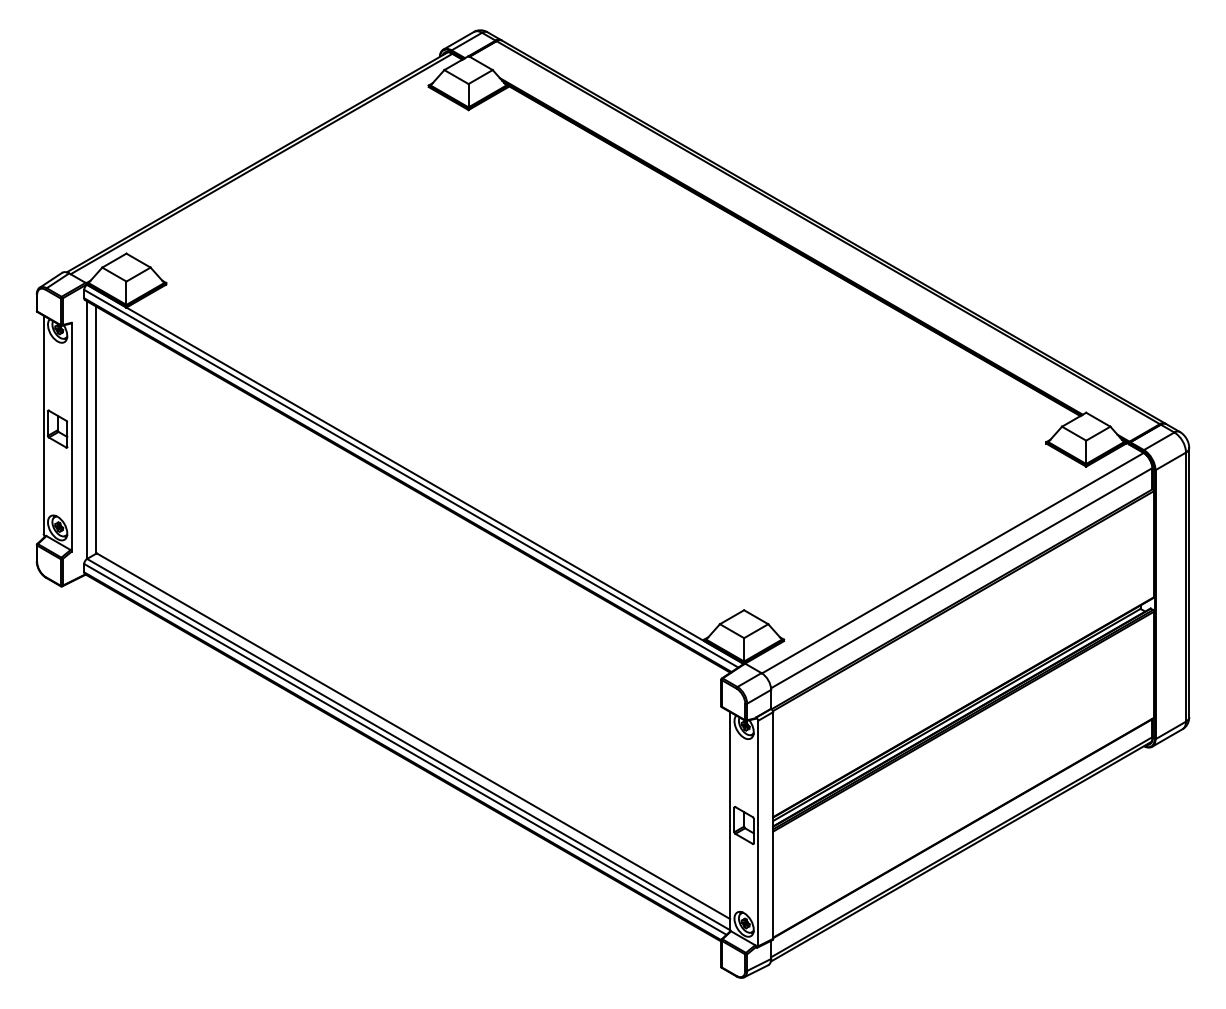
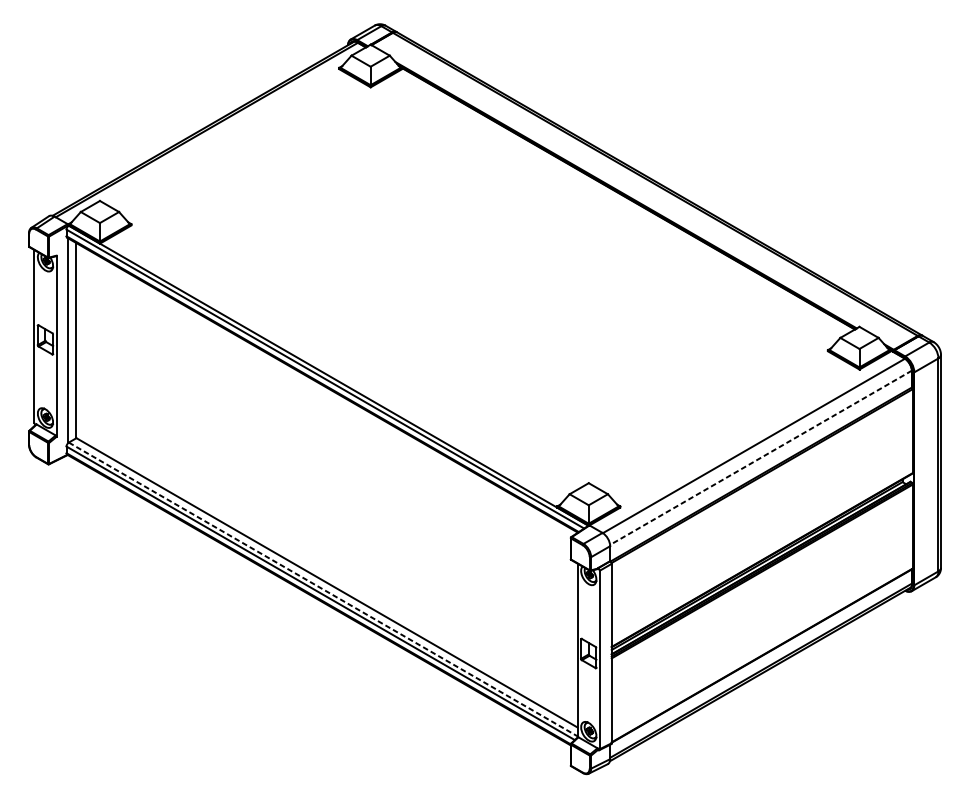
line: (961, 578) -> (760, 458), solid -> dashed
line: (409, 744) -> (323, 589), solid -> dashed

